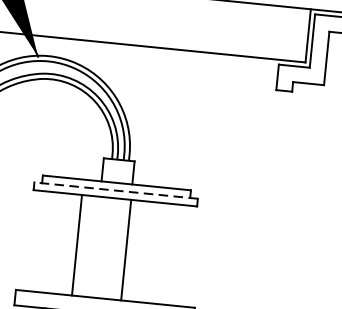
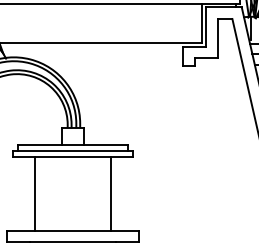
line: (115, 190) -> (72, 150), dashed -> solid
line: (77, 244) -> (35, 193), moved
line: (125, 249) -> (110, 193), moved

